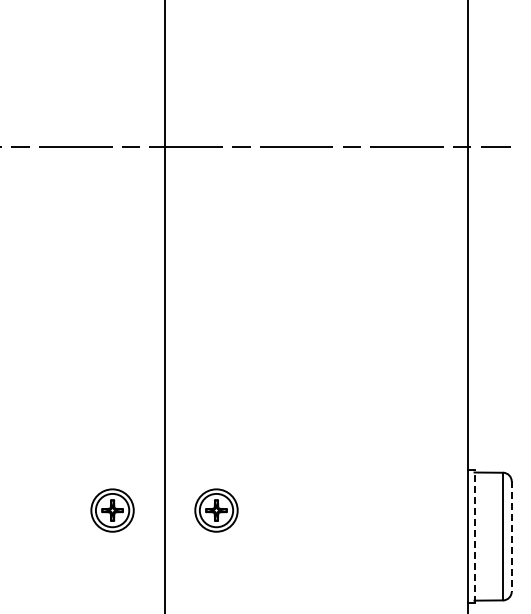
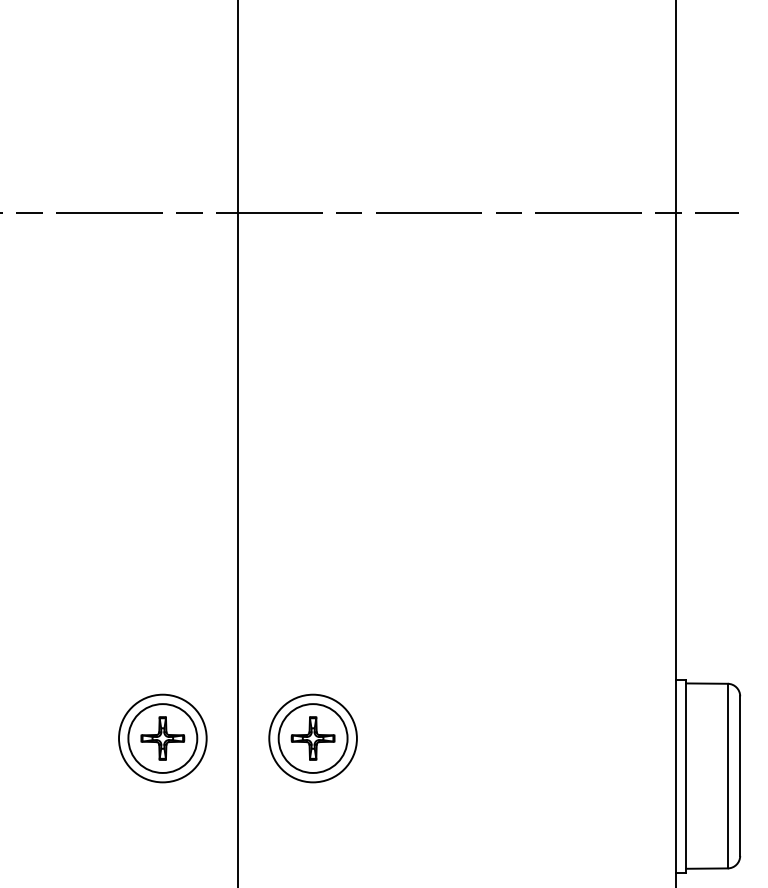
part: (112, 510) -> (162, 738), size x1.43
part: (216, 510) -> (313, 738), size x1.43
line: (474, 536) -> (686, 775), dashed -> solid
line: (511, 537) -> (739, 777), dashed -> solid

